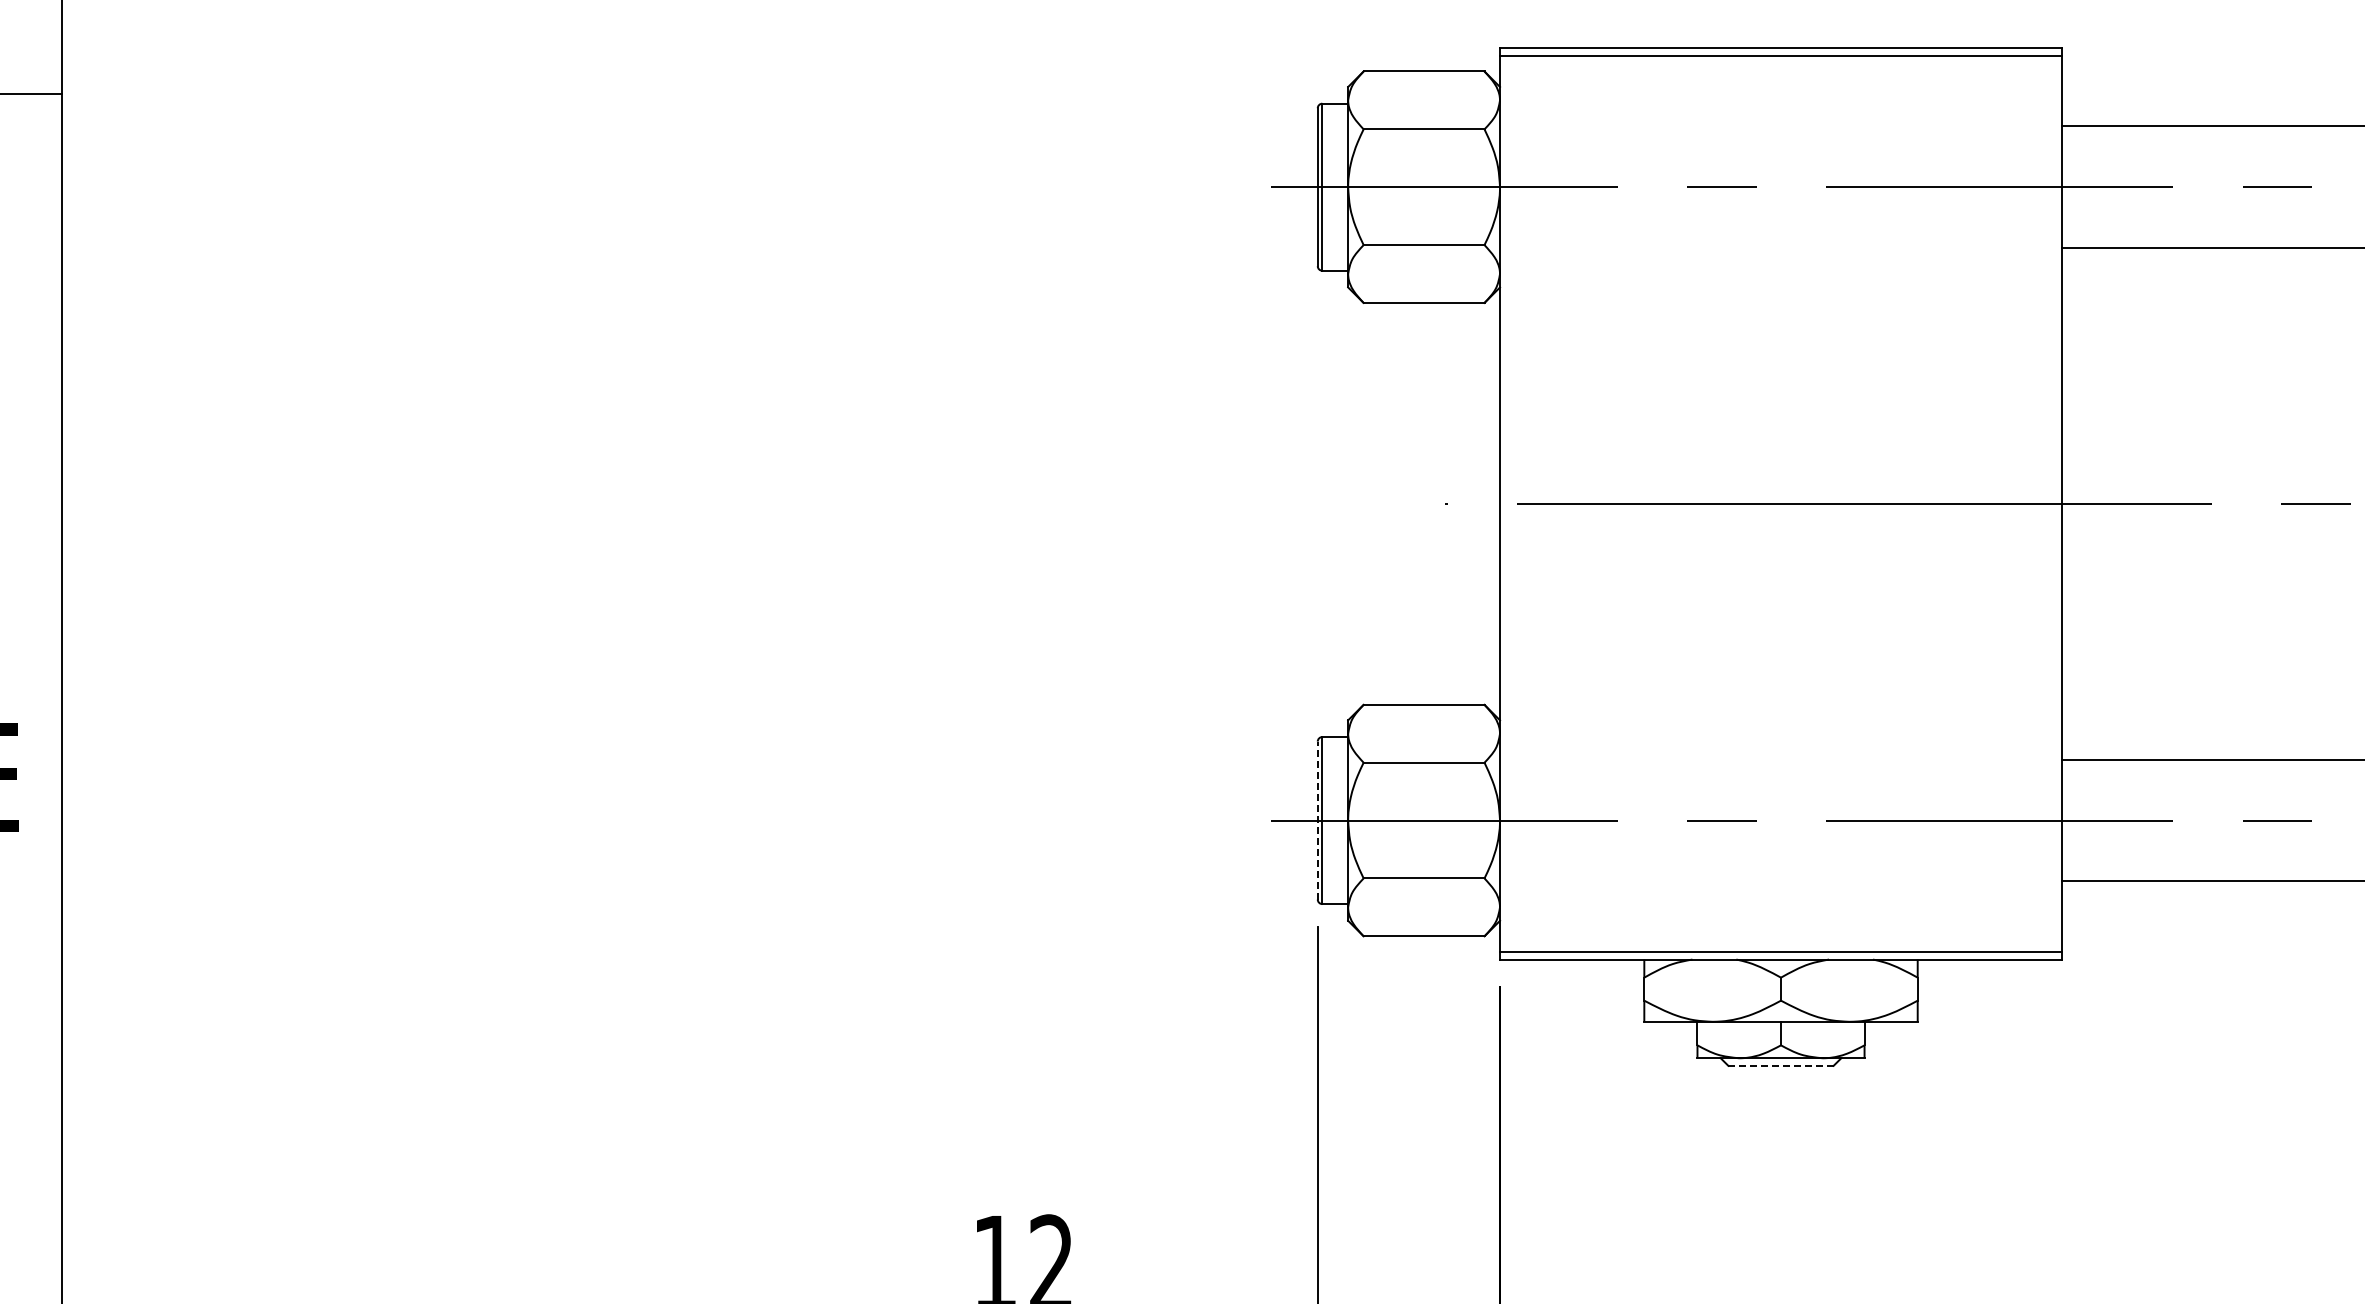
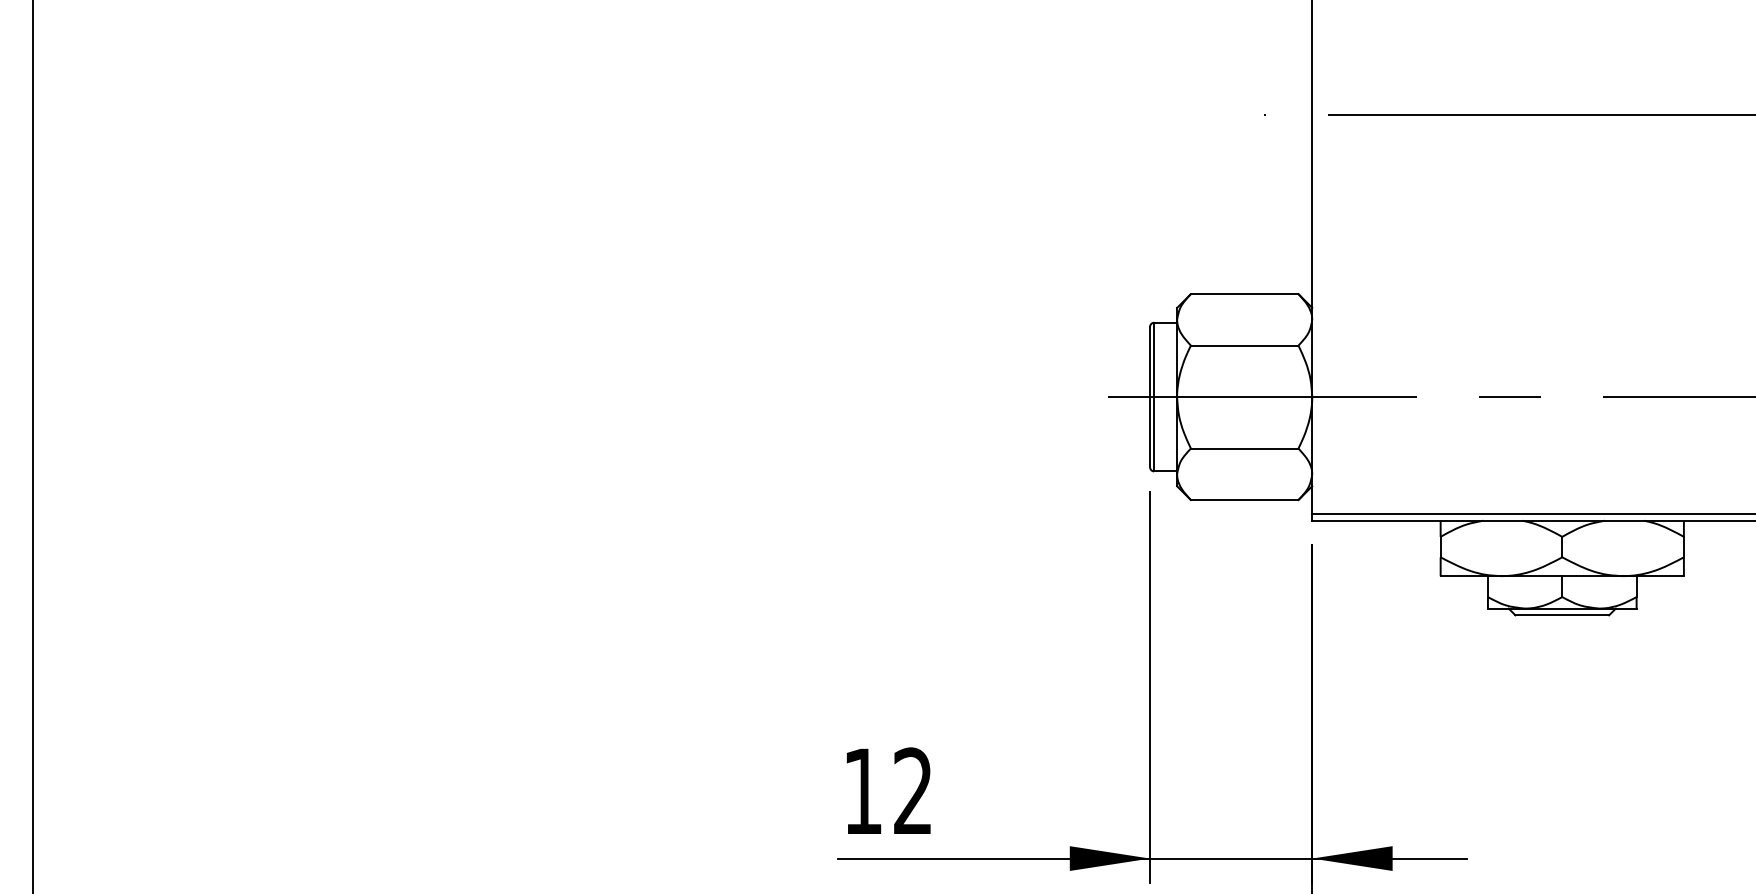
line: (1317, 820) -> (1149, 397), dashed -> solid
line: (1781, 1065) -> (1562, 615), dashed -> solid

